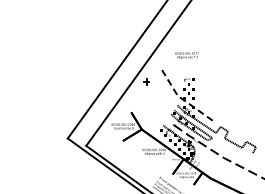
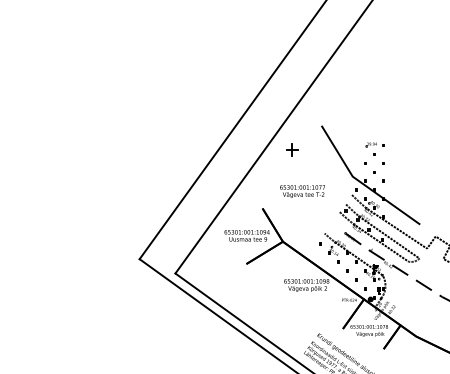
text: (186, 55) -> (301, 191), moved
line: (181, 98) -> (359, 181), dashed -> solid

